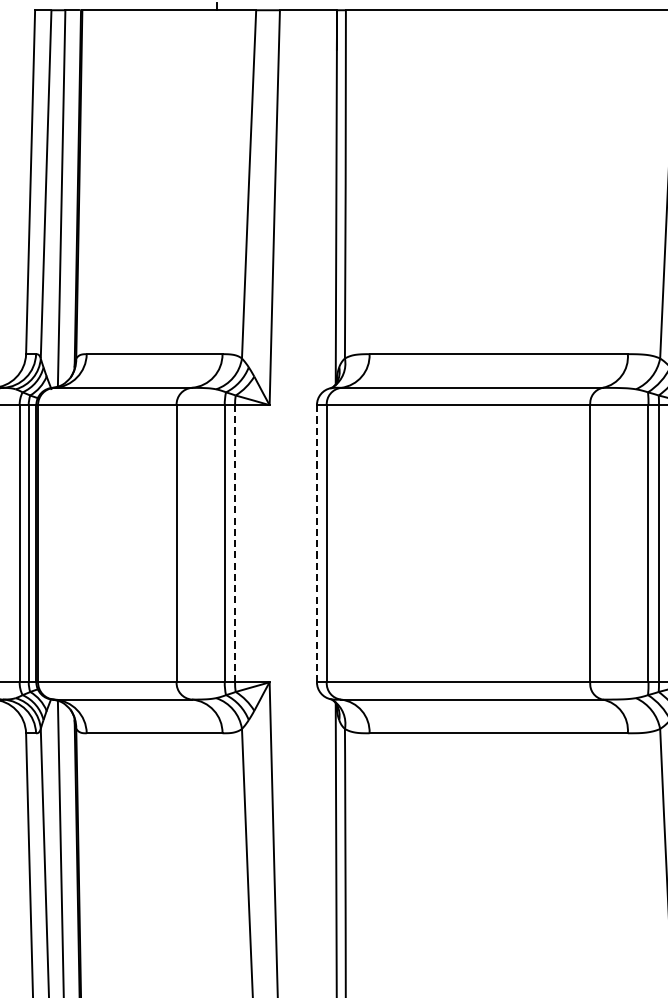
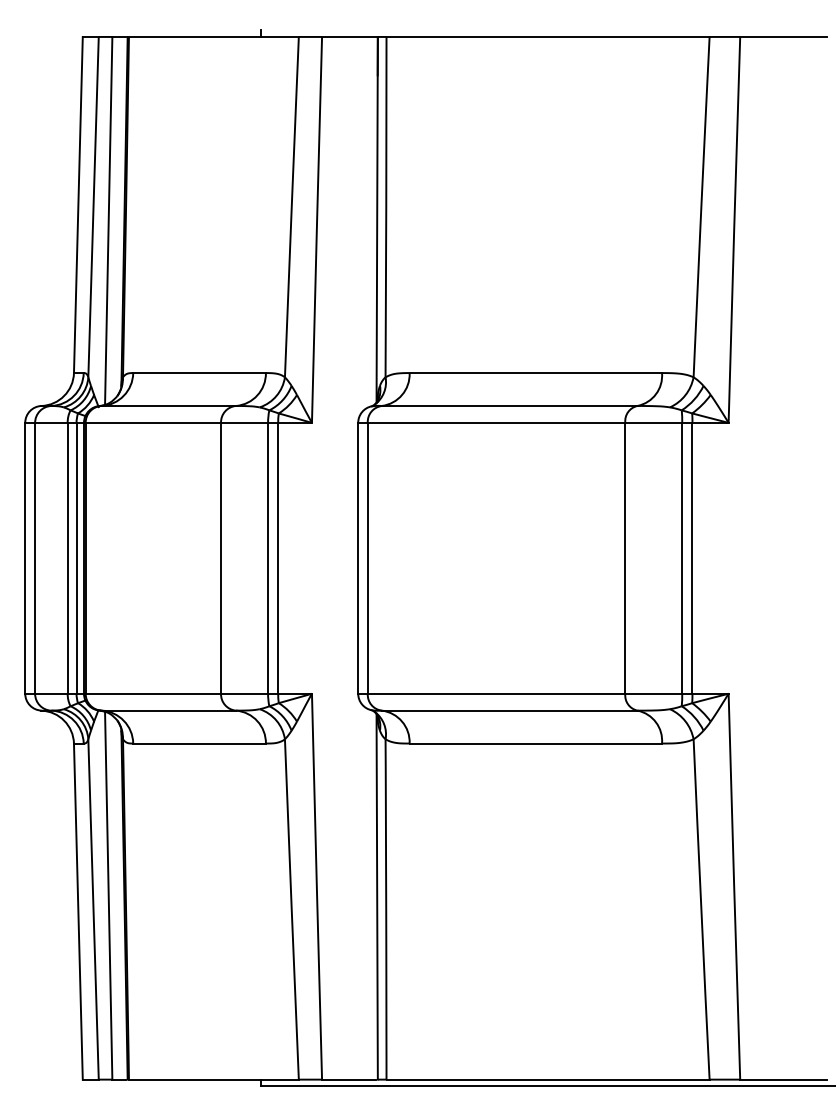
line: (235, 542) -> (278, 557), dashed -> solid
line: (317, 543) -> (358, 558), dashed -> solid

